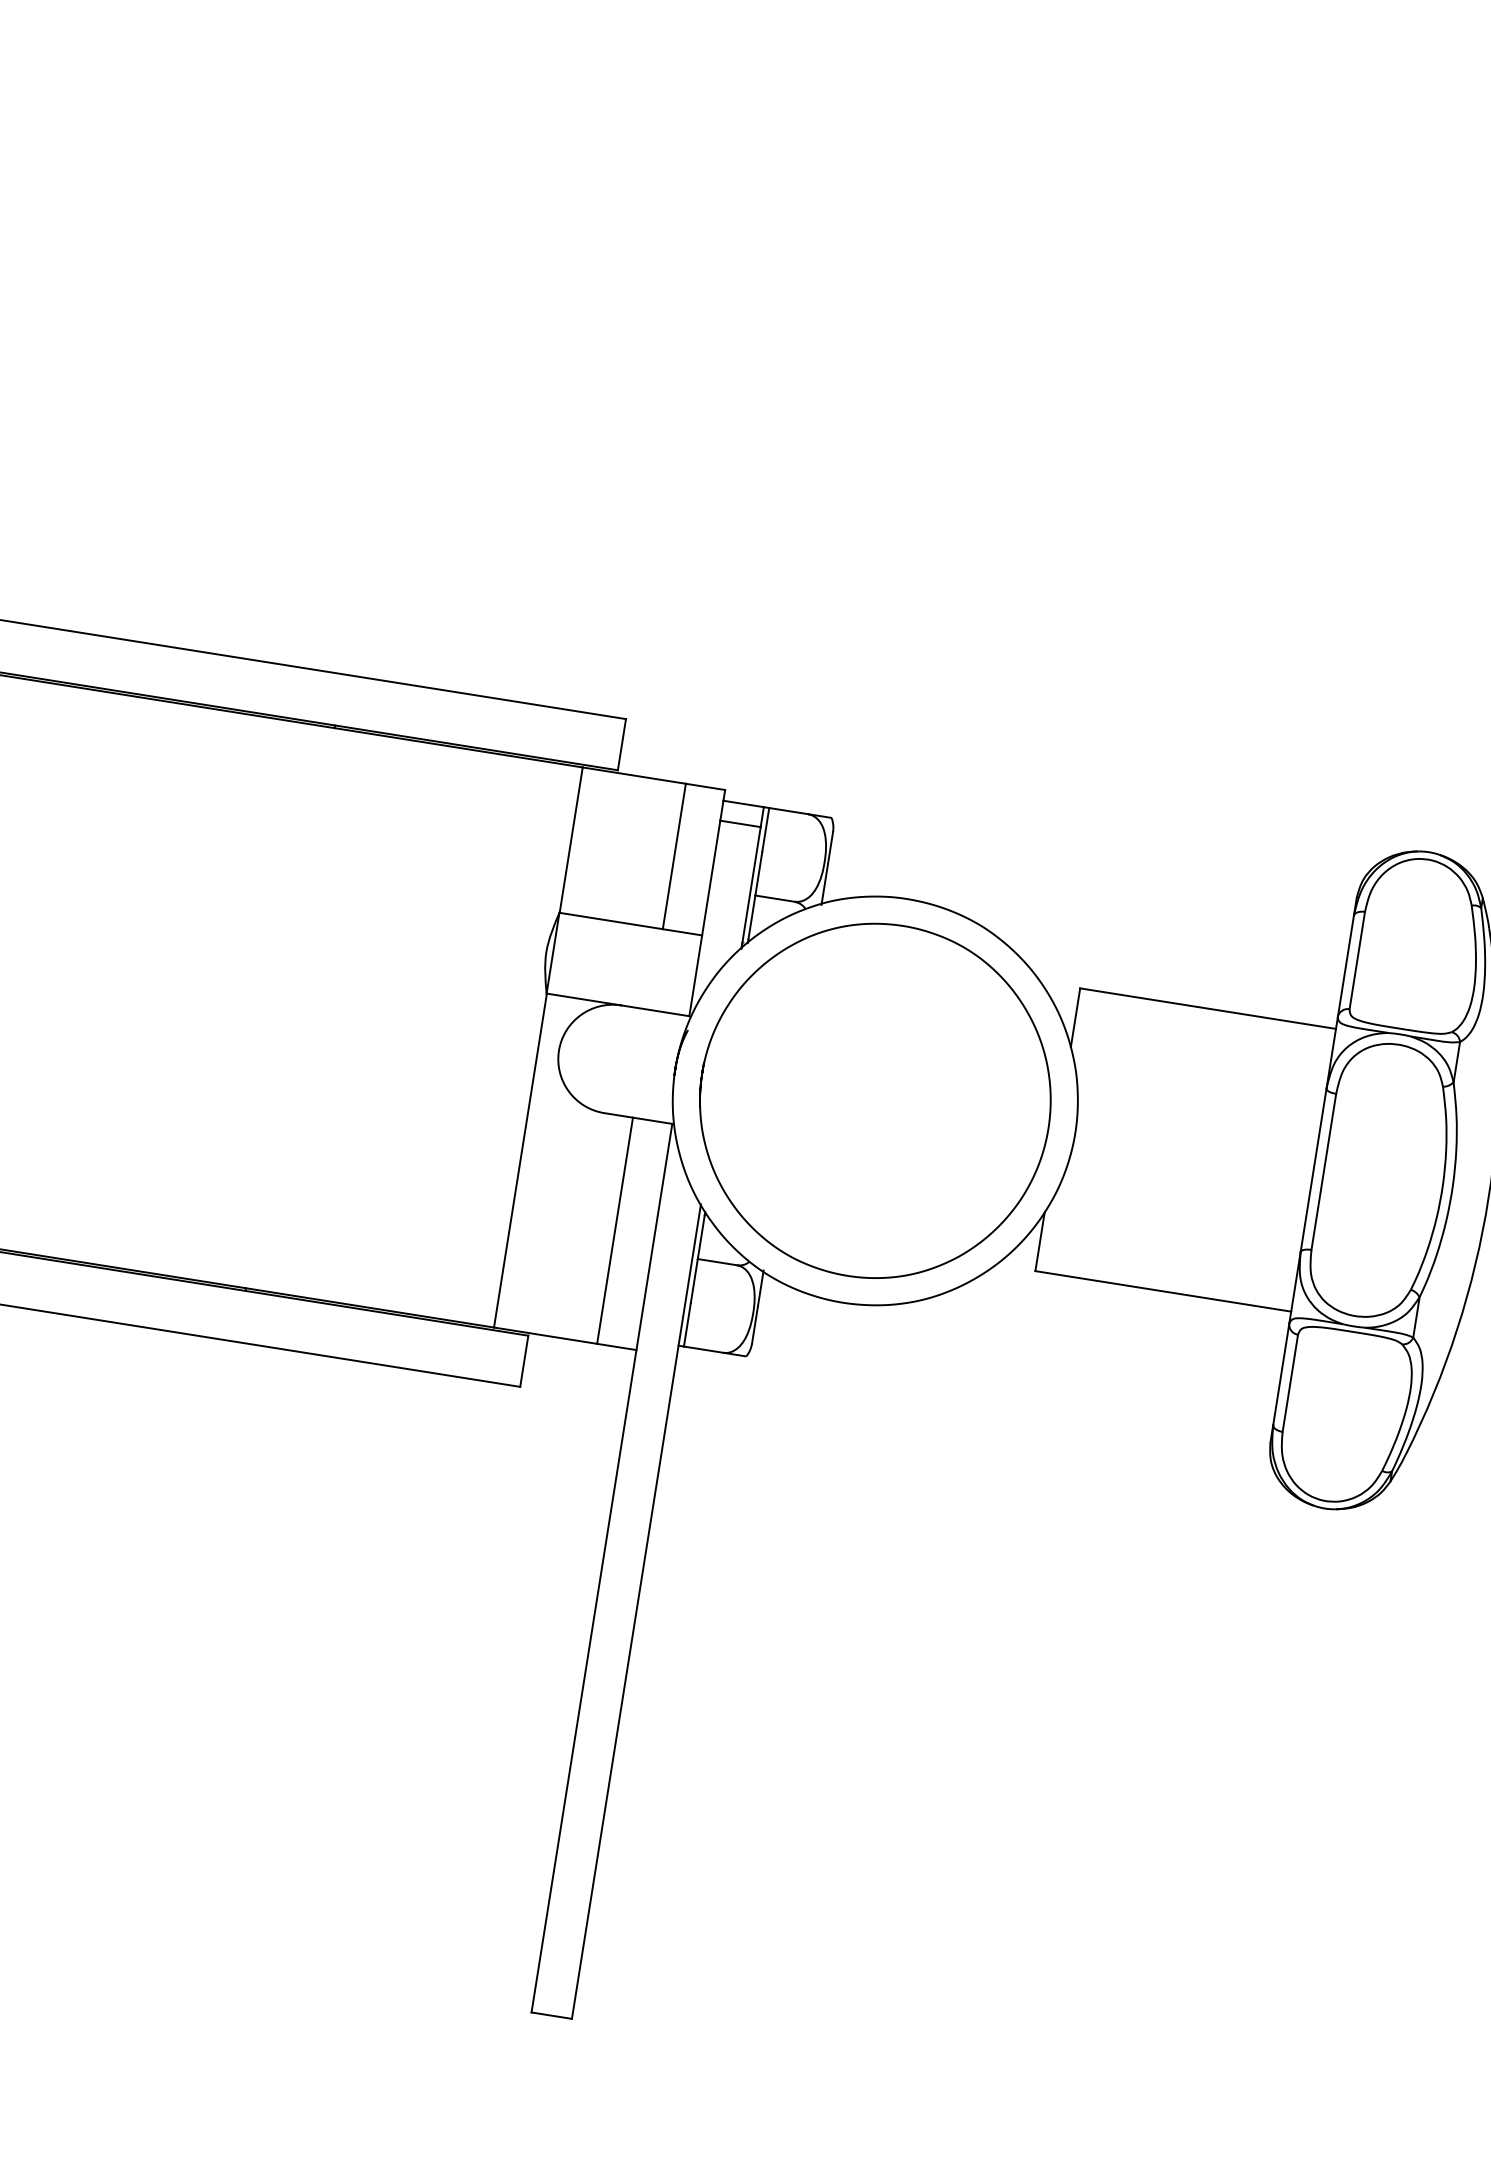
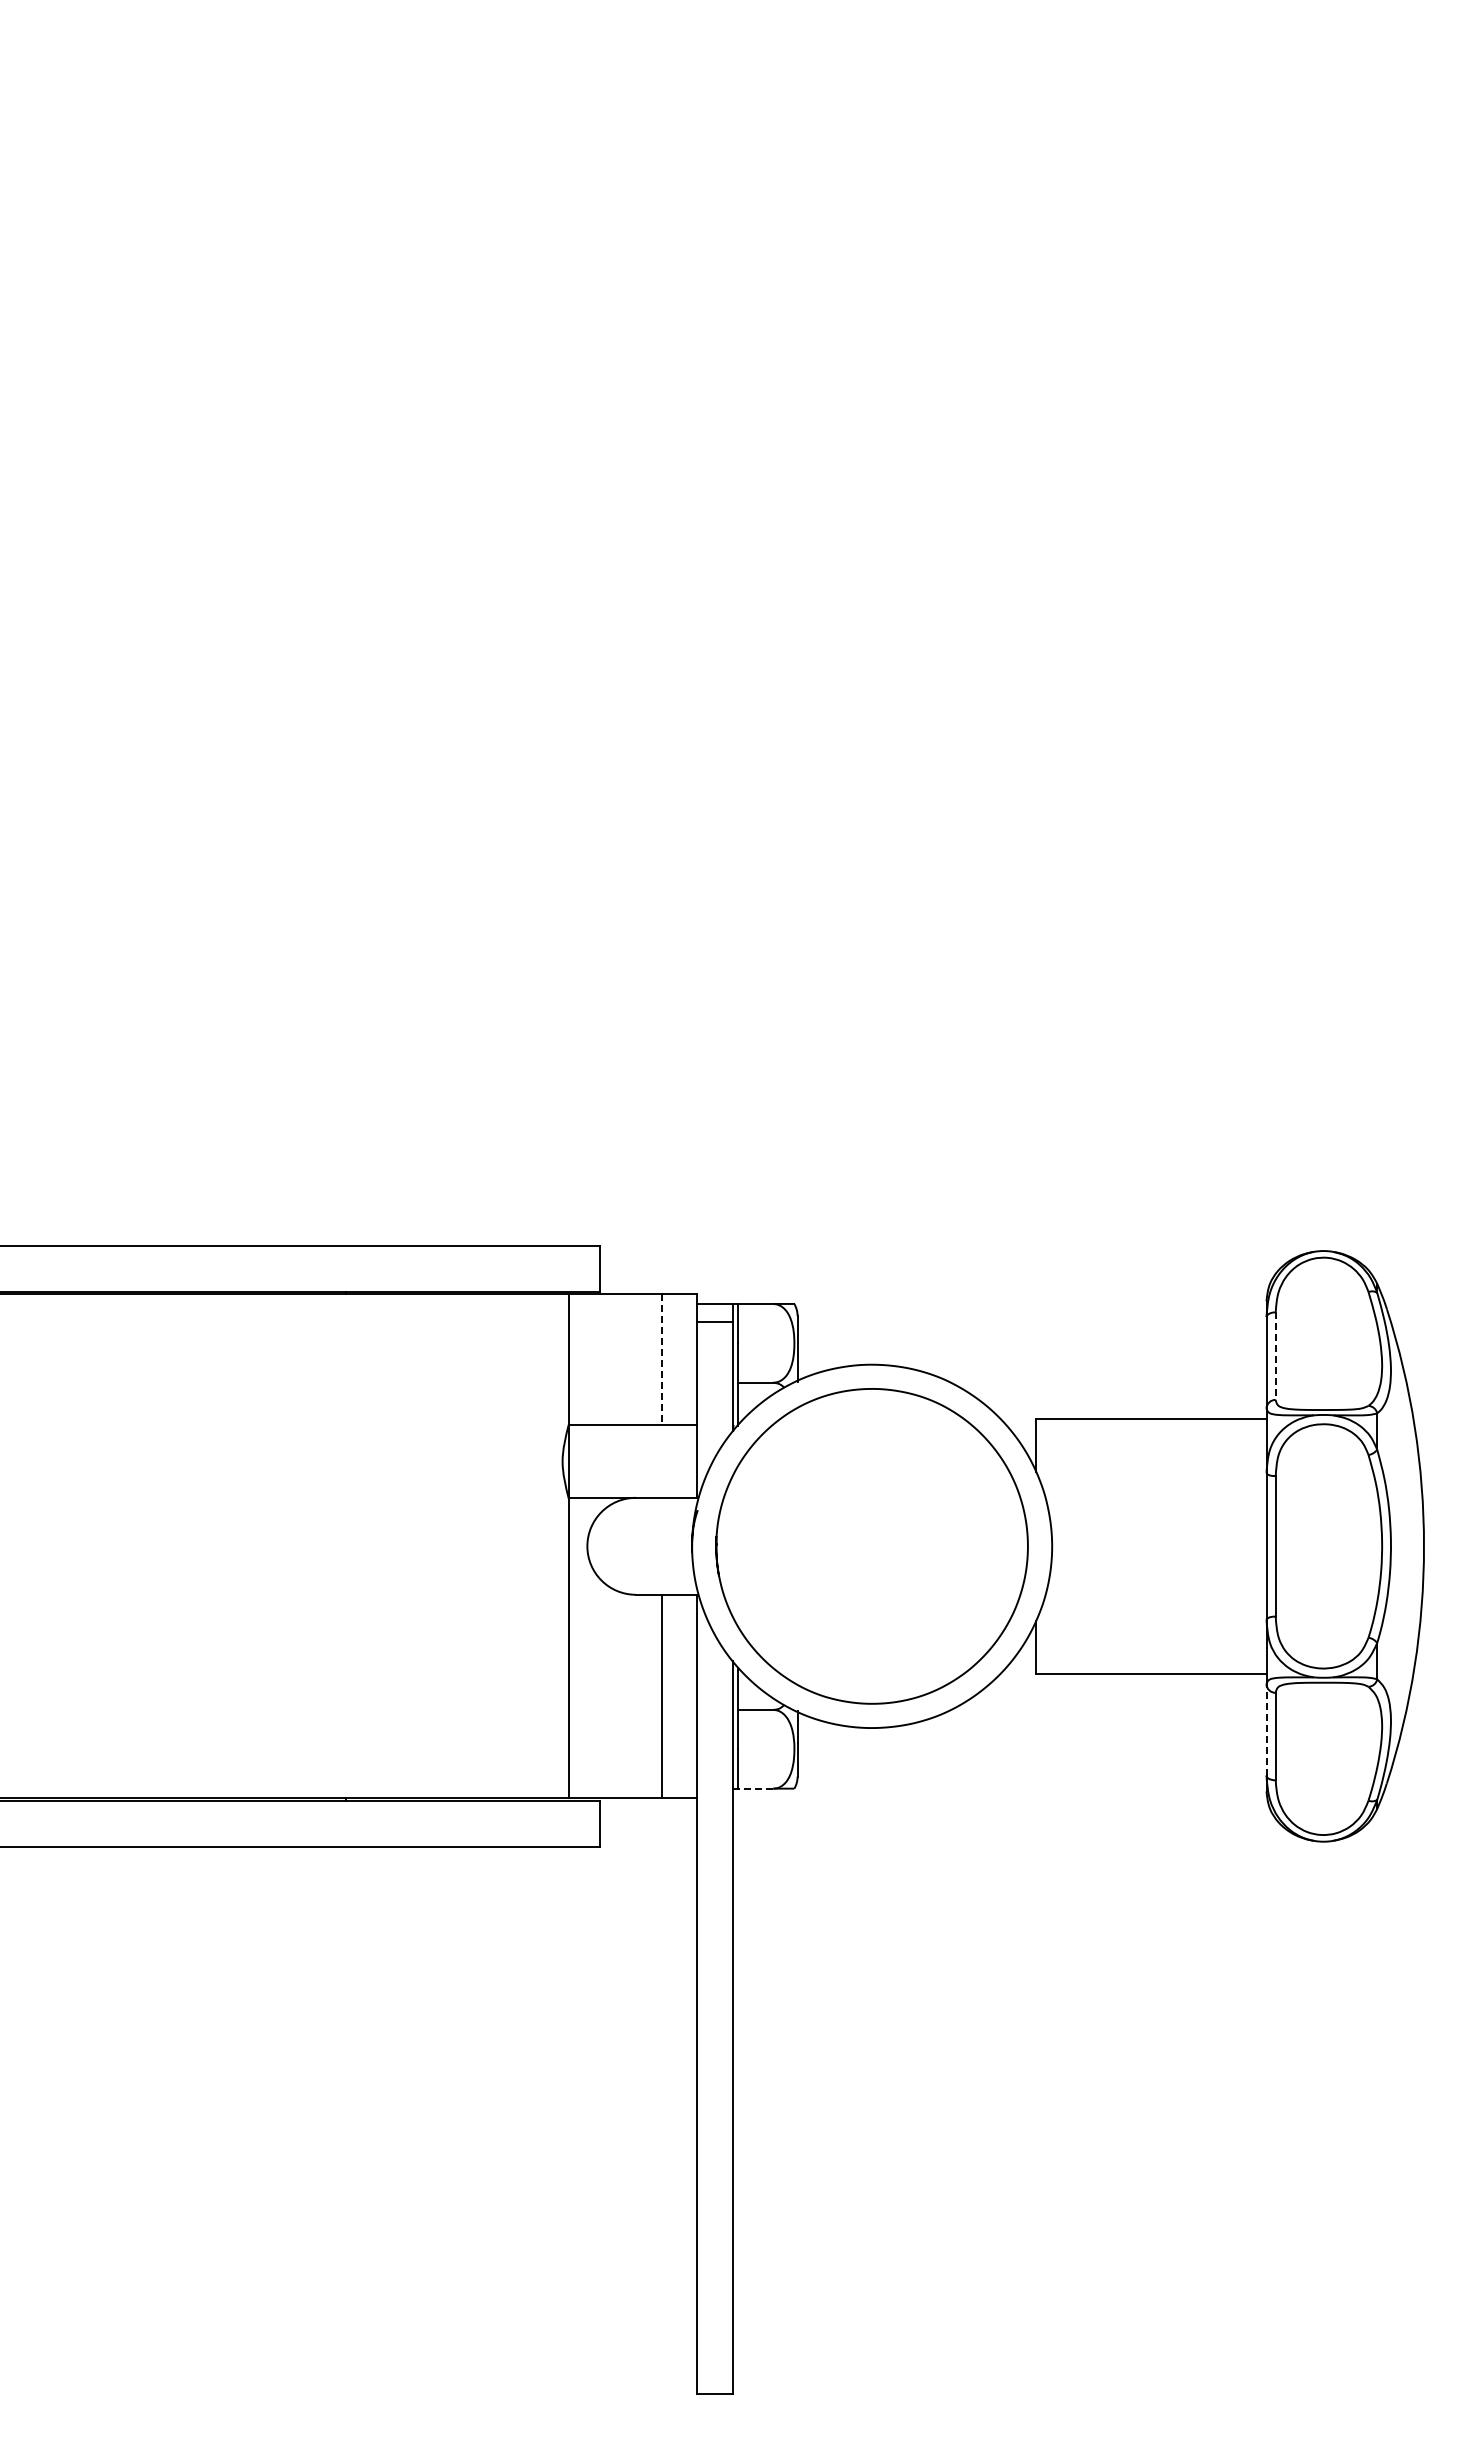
line: (674, 857) -> (661, 1360), solid -> dashed
line: (1356, 960) -> (1275, 1356), solid -> dashed
line: (703, 1349) -> (755, 1788), solid -> dashed
line: (1281, 1373) -> (1266, 1729), solid -> dashed

